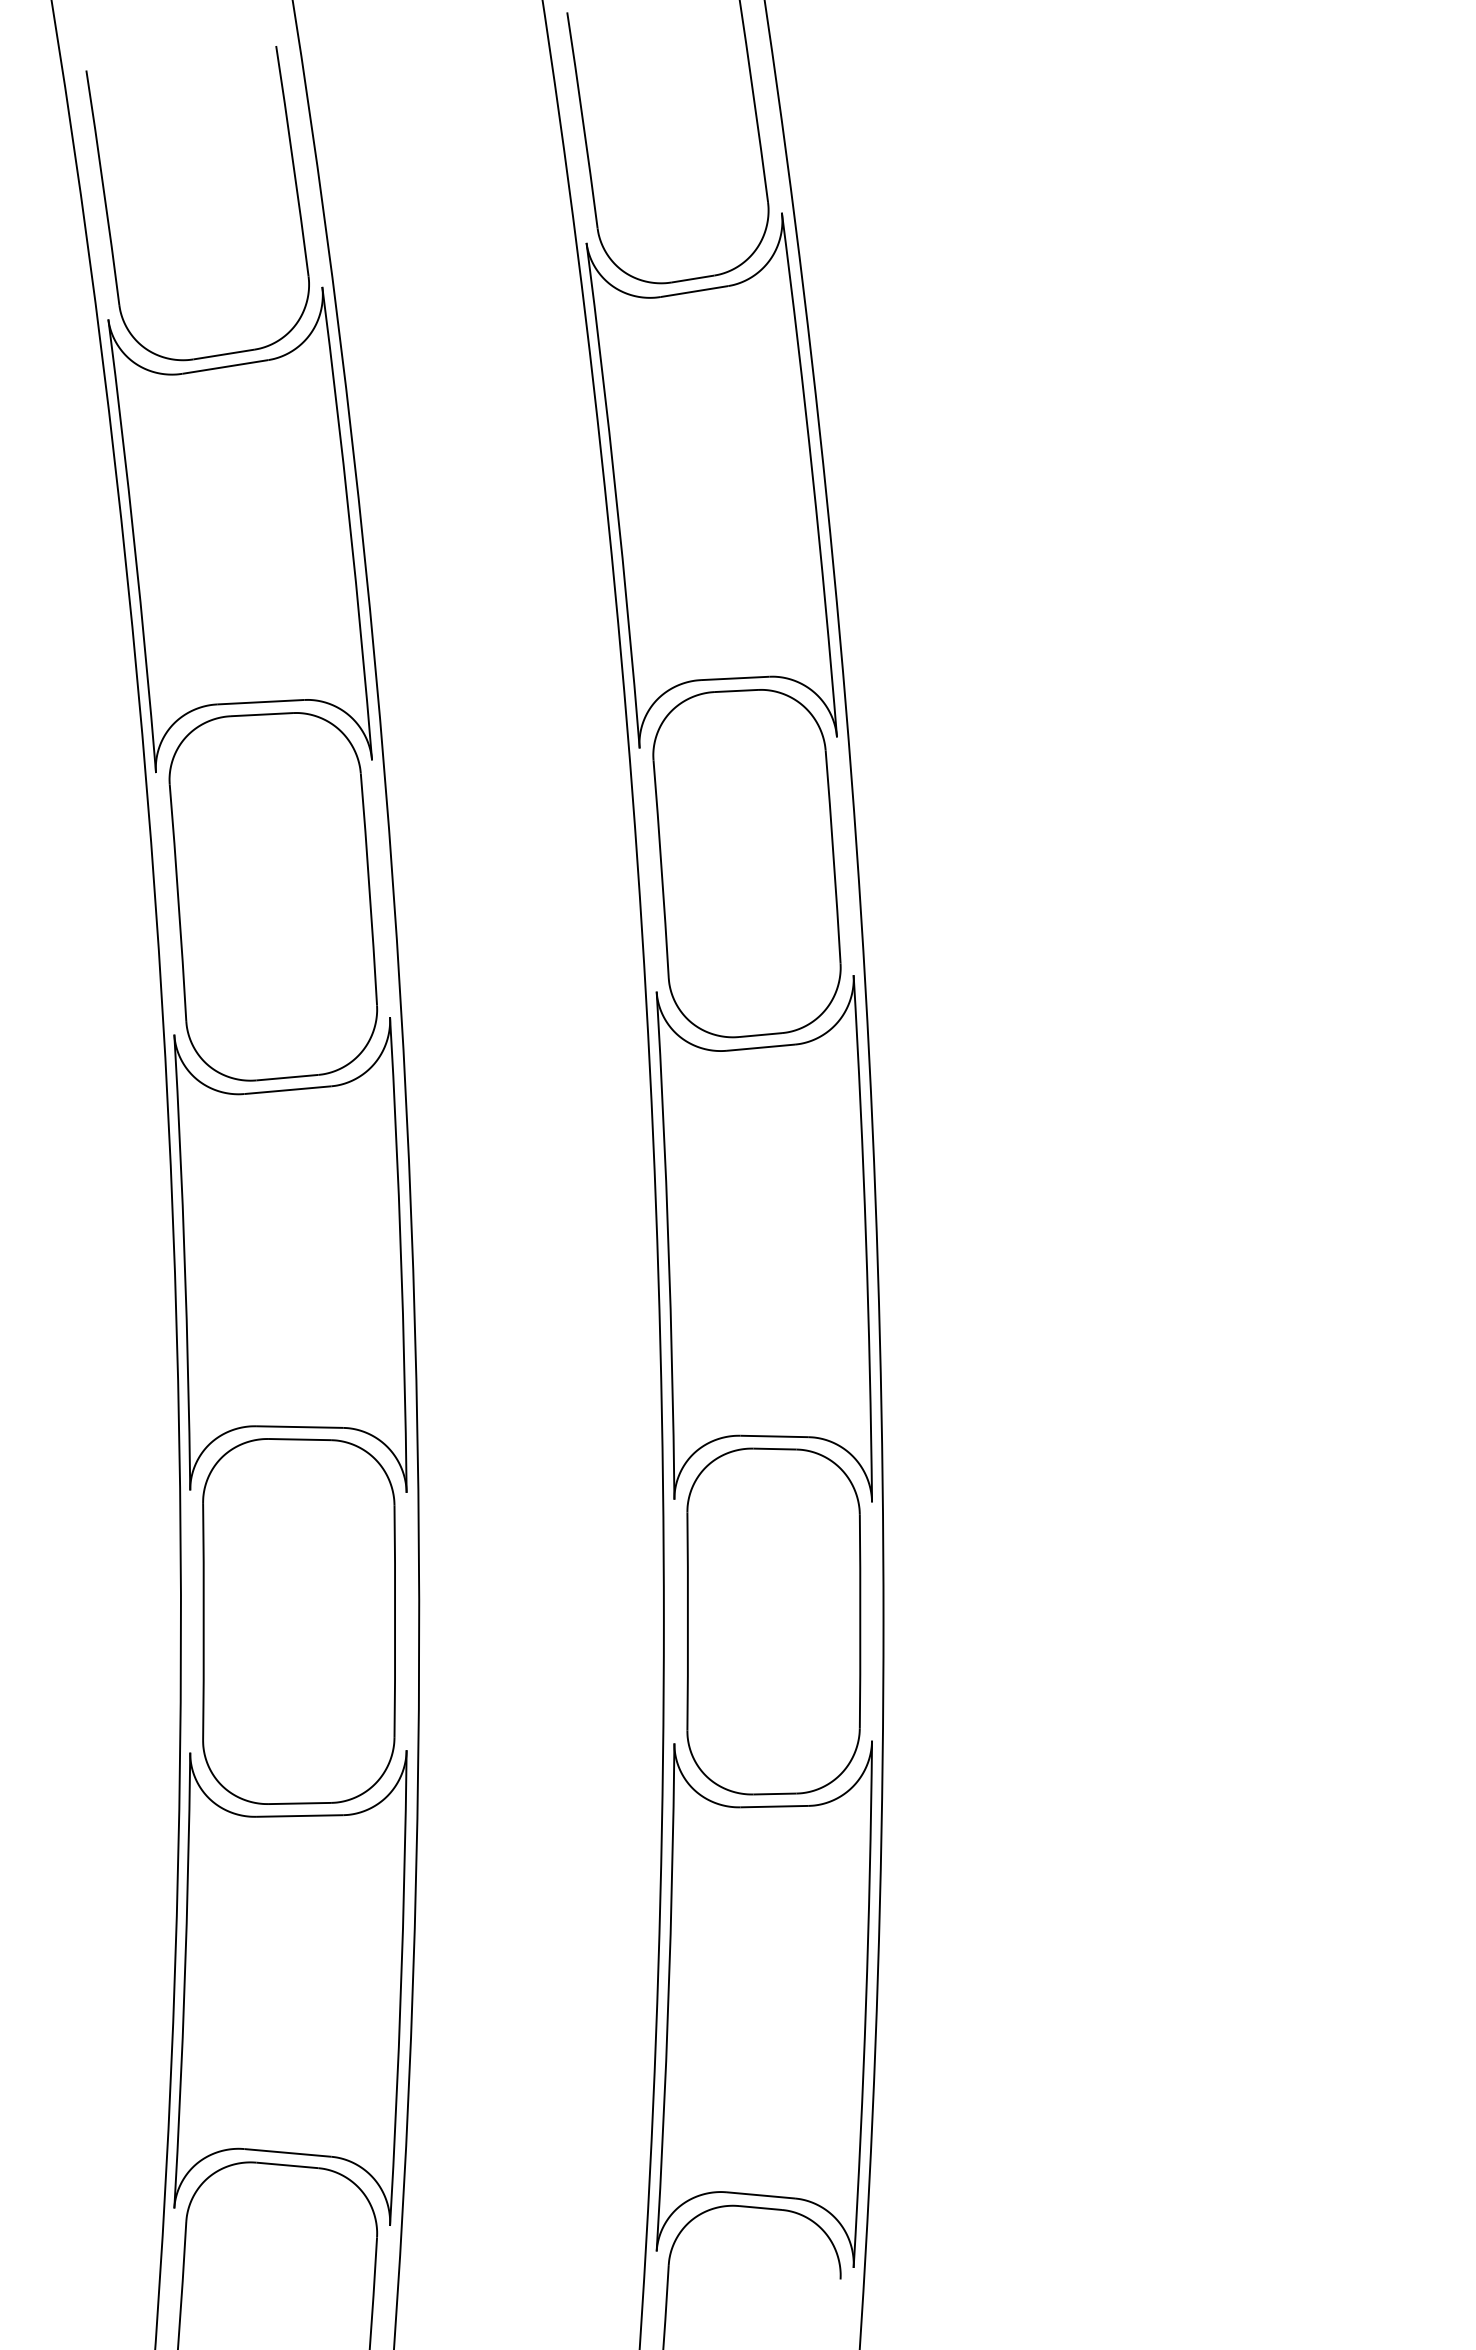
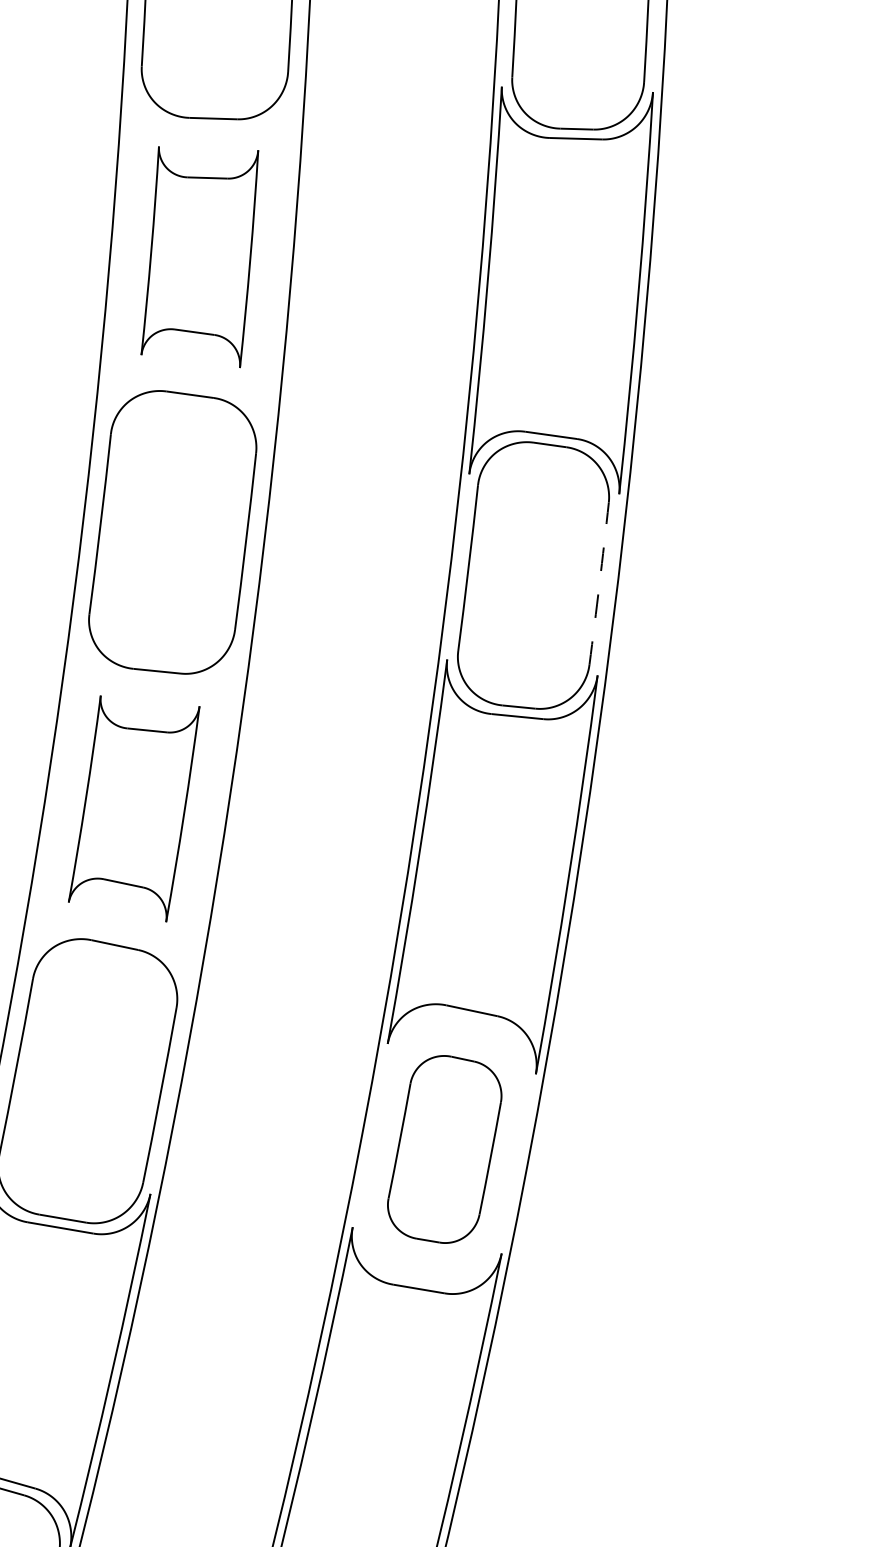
part: (239, 529) -> (199, 252), size x0.6
arc: (833, 857) -> (599, 584), solid -> dashed
part: (290, 1254) -> (134, 804), size x0.6
part: (773, 1621) -> (444, 1149), size x0.7

